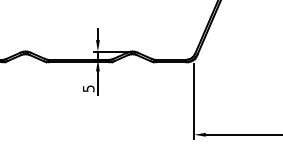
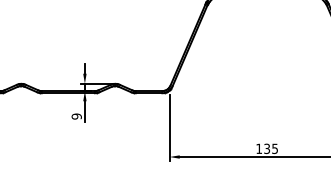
text: (88, 88) -> (76, 116), 5 -> 9

